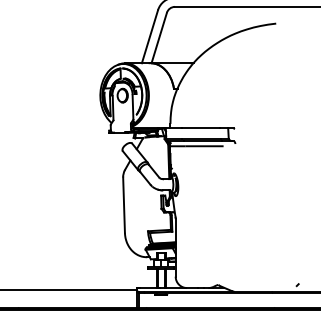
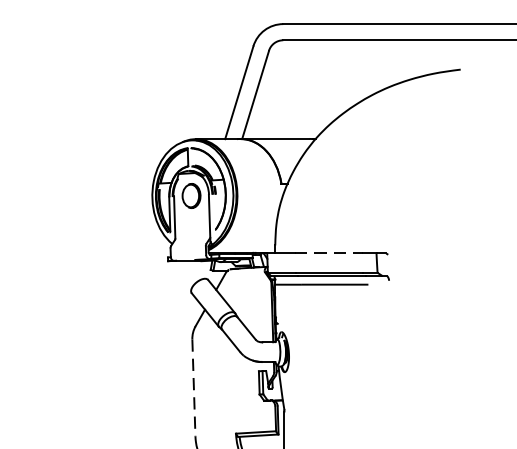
line: (201, 128) -> (329, 253), solid -> dashed
line: (124, 205) -> (194, 388), solid -> dashed

